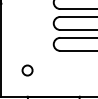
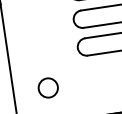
part: (27, 70) -> (48, 87), size x1.43

